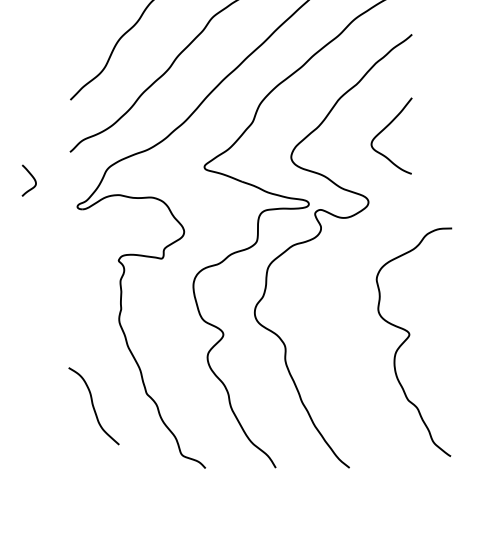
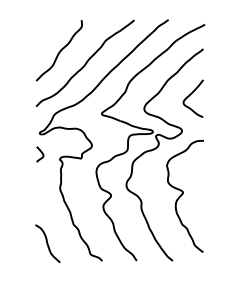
curve: (31, 178) -> (41, 153), moved
curve: (410, 338) -> (183, 194), moved
curve: (93, 405) -> (47, 243), moved

